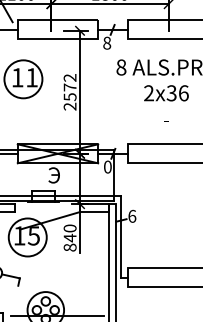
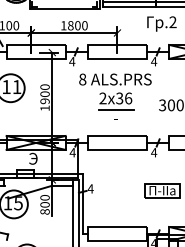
text: (107, 42) -> (72, 61), 8 -> 4
text: (69, 91) -> (44, 97), 2572 -> 1900
line: (166, 108) -> (115, 109), added
text: (107, 166) -> (72, 152), 0 -> 4
text: (131, 215) -> (90, 188), 6 -> 4
text: (69, 237) -> (44, 204), 840 -> 800

